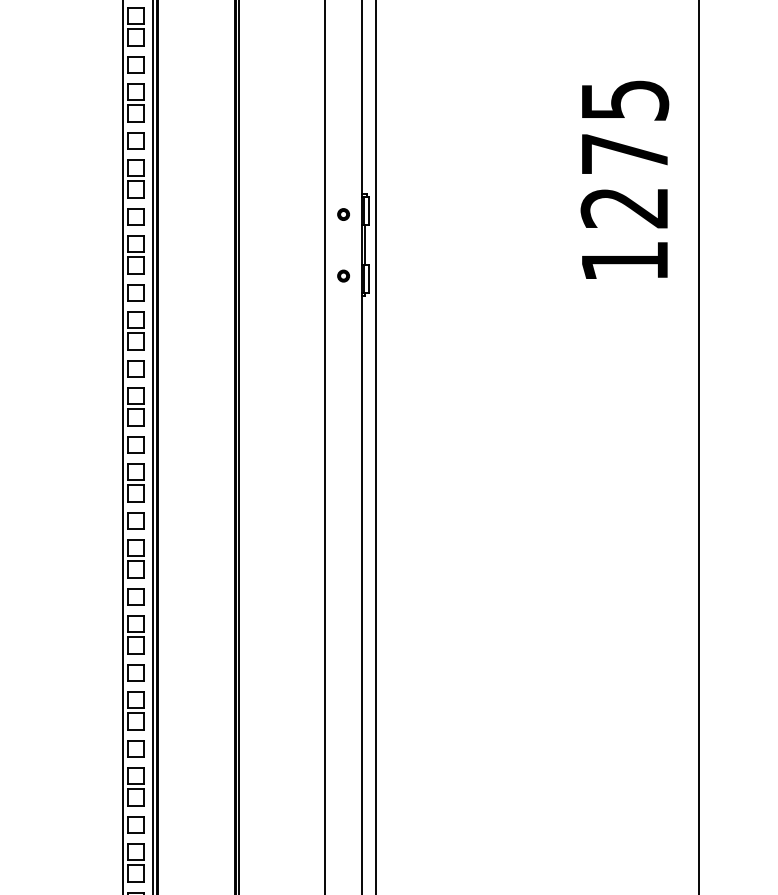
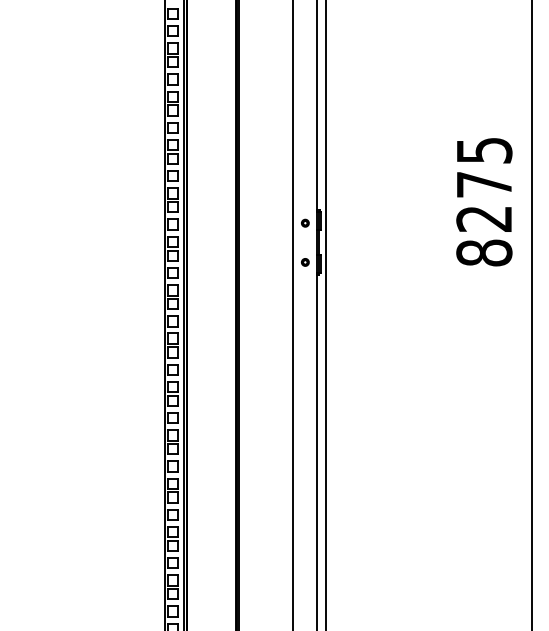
text: (625, 260) -> (484, 252), 1275 -> 8275

